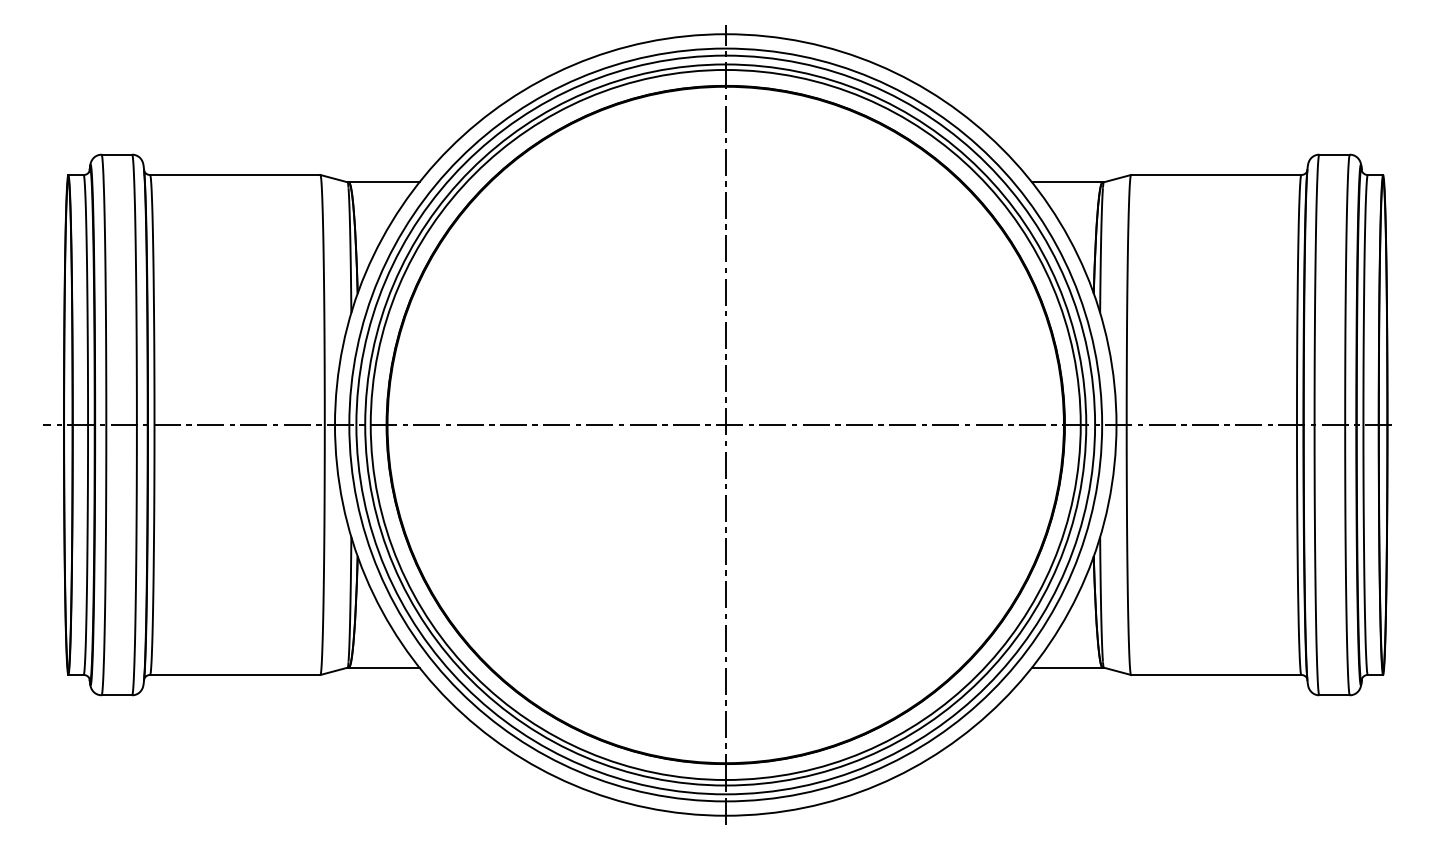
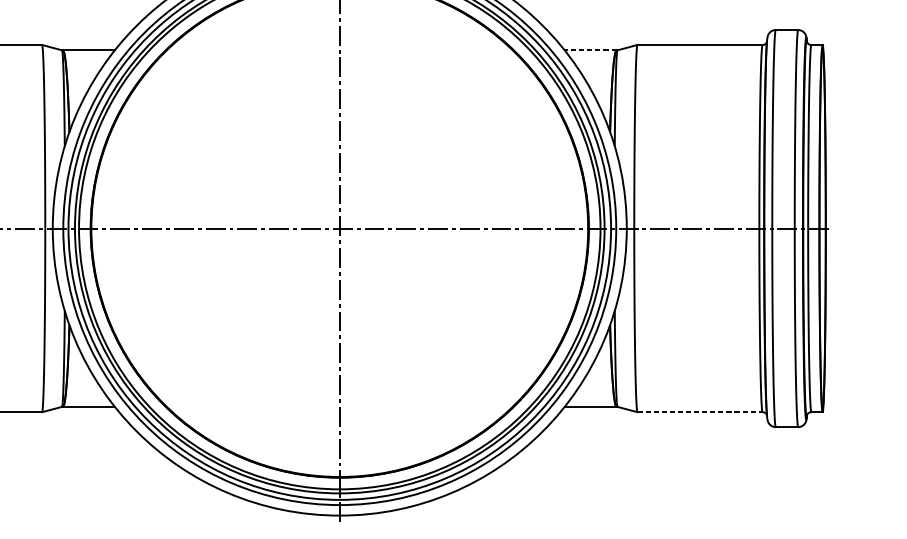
line: (1066, 182) -> (590, 50), solid -> dashed
line: (1216, 674) -> (700, 411), solid -> dashed

